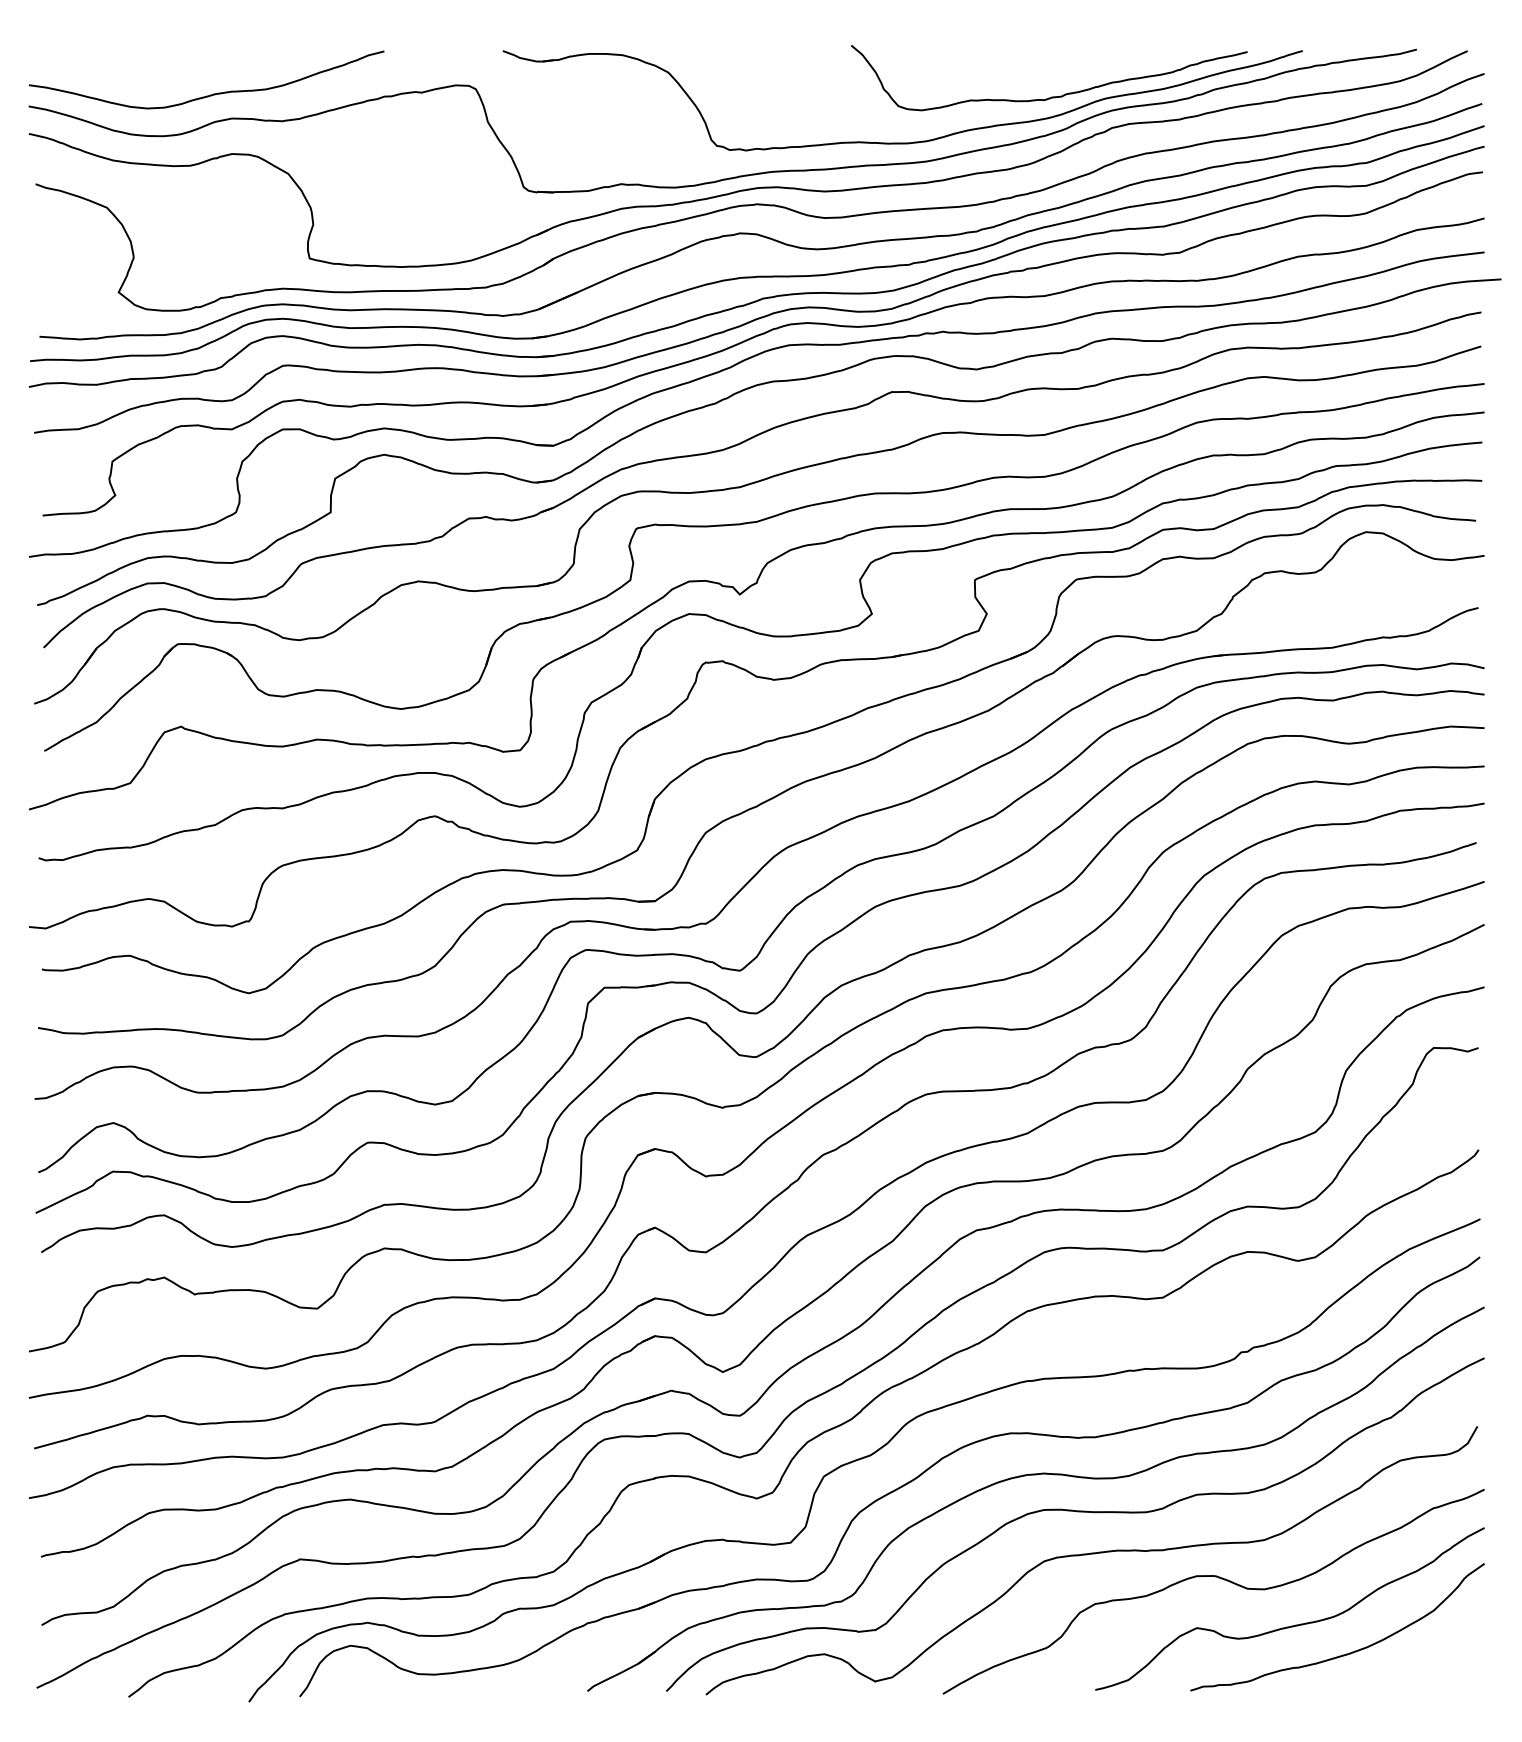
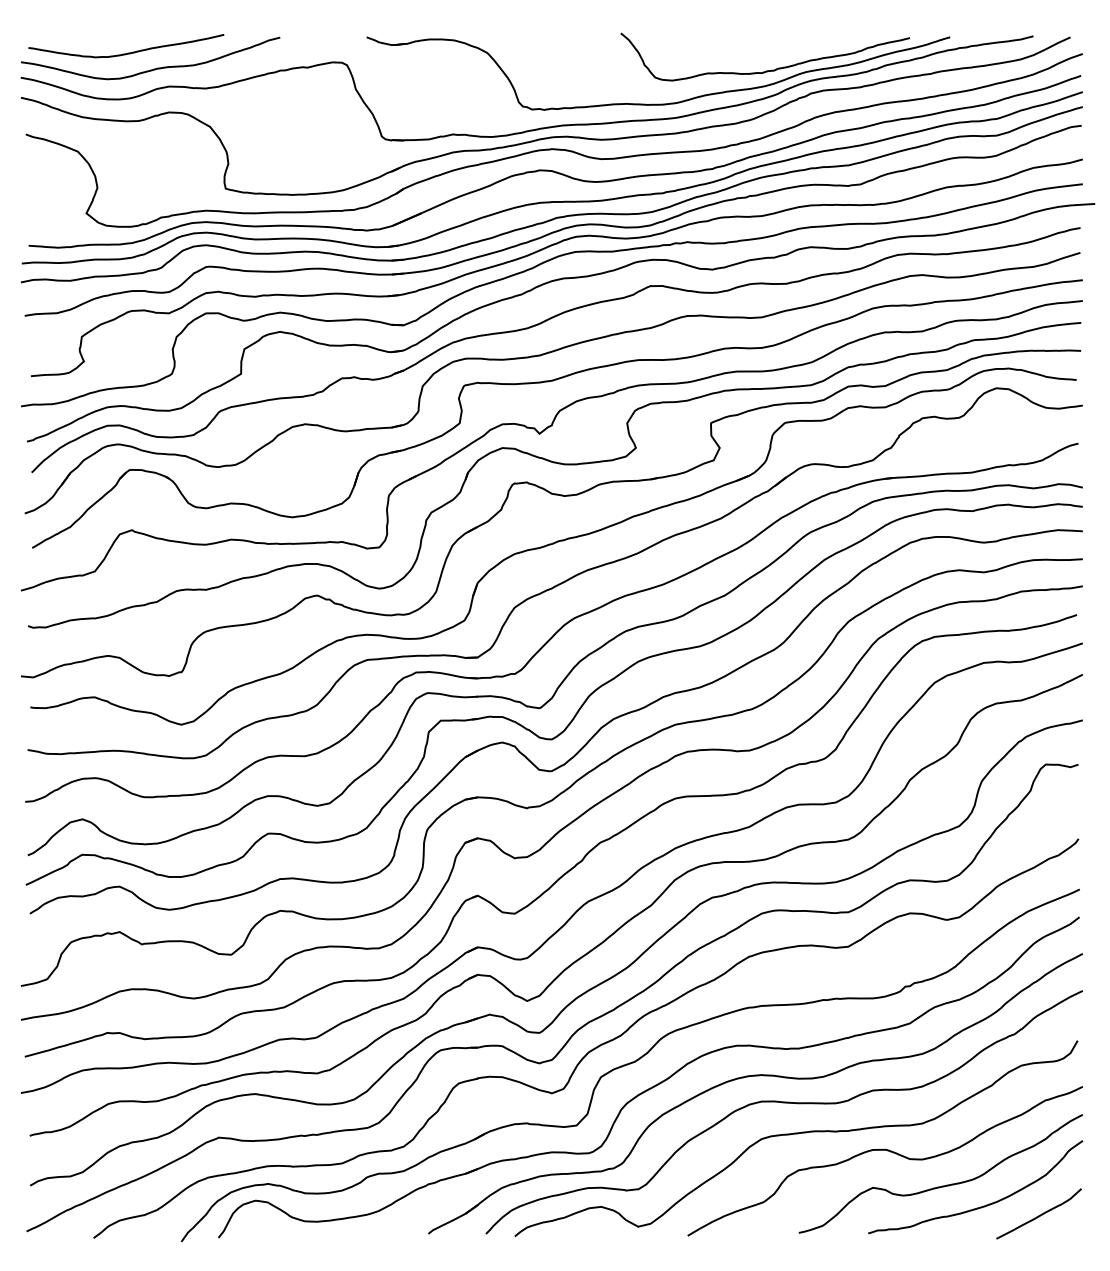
curve: (174, 71) -> (127, 52), added
curve: (1423, 1666) -> (1038, 1215), added

